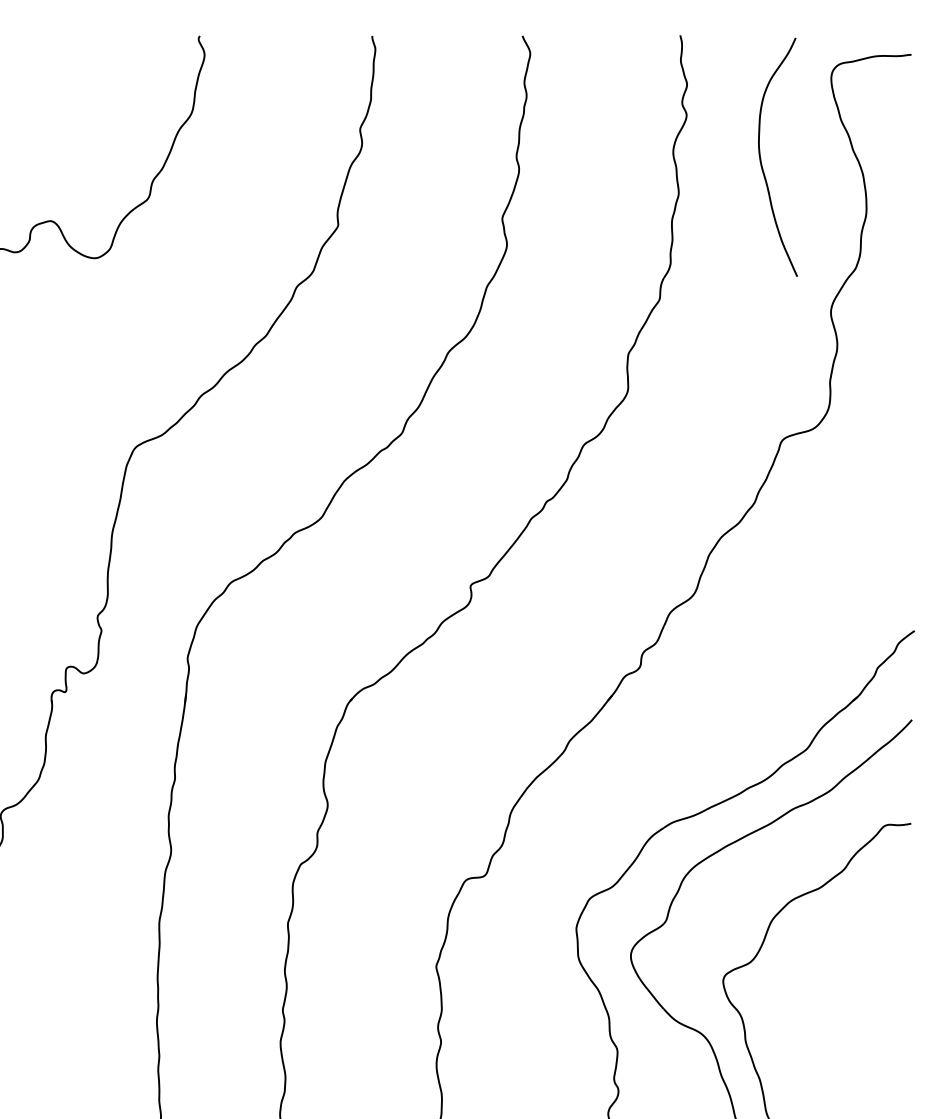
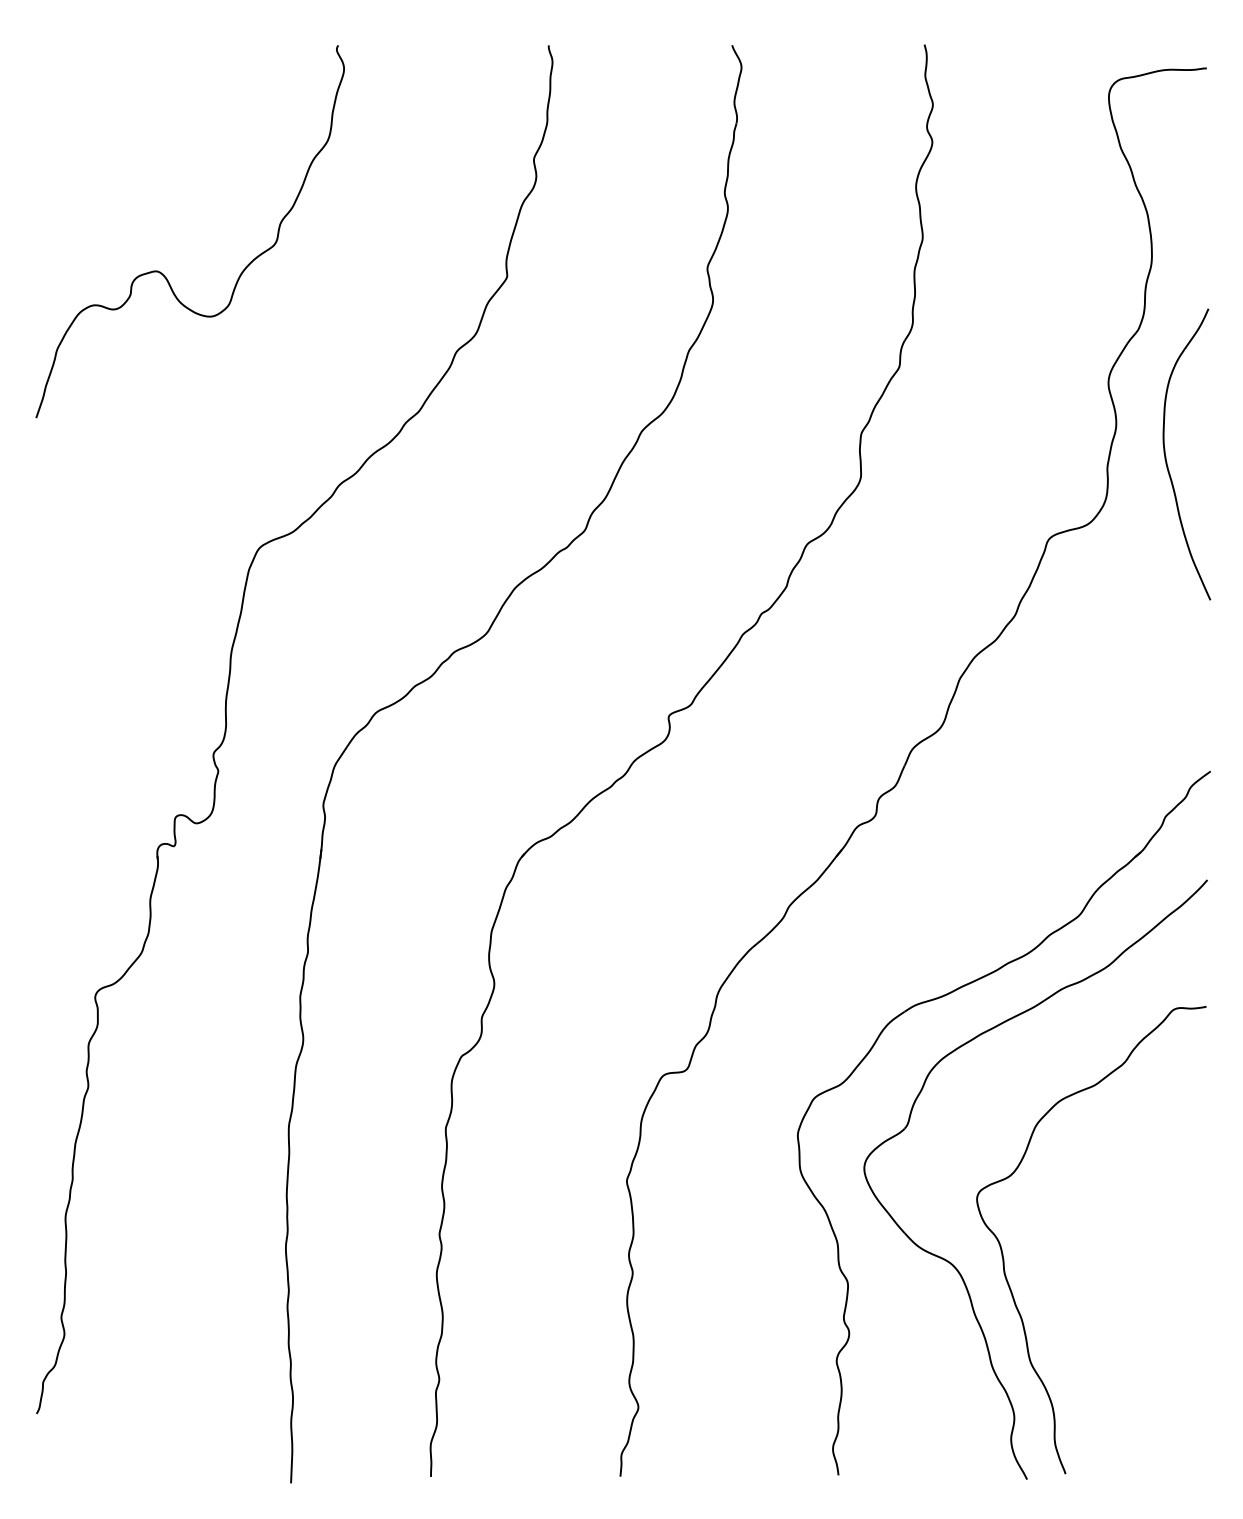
curve: (761, 158) -> (1166, 456), moved

